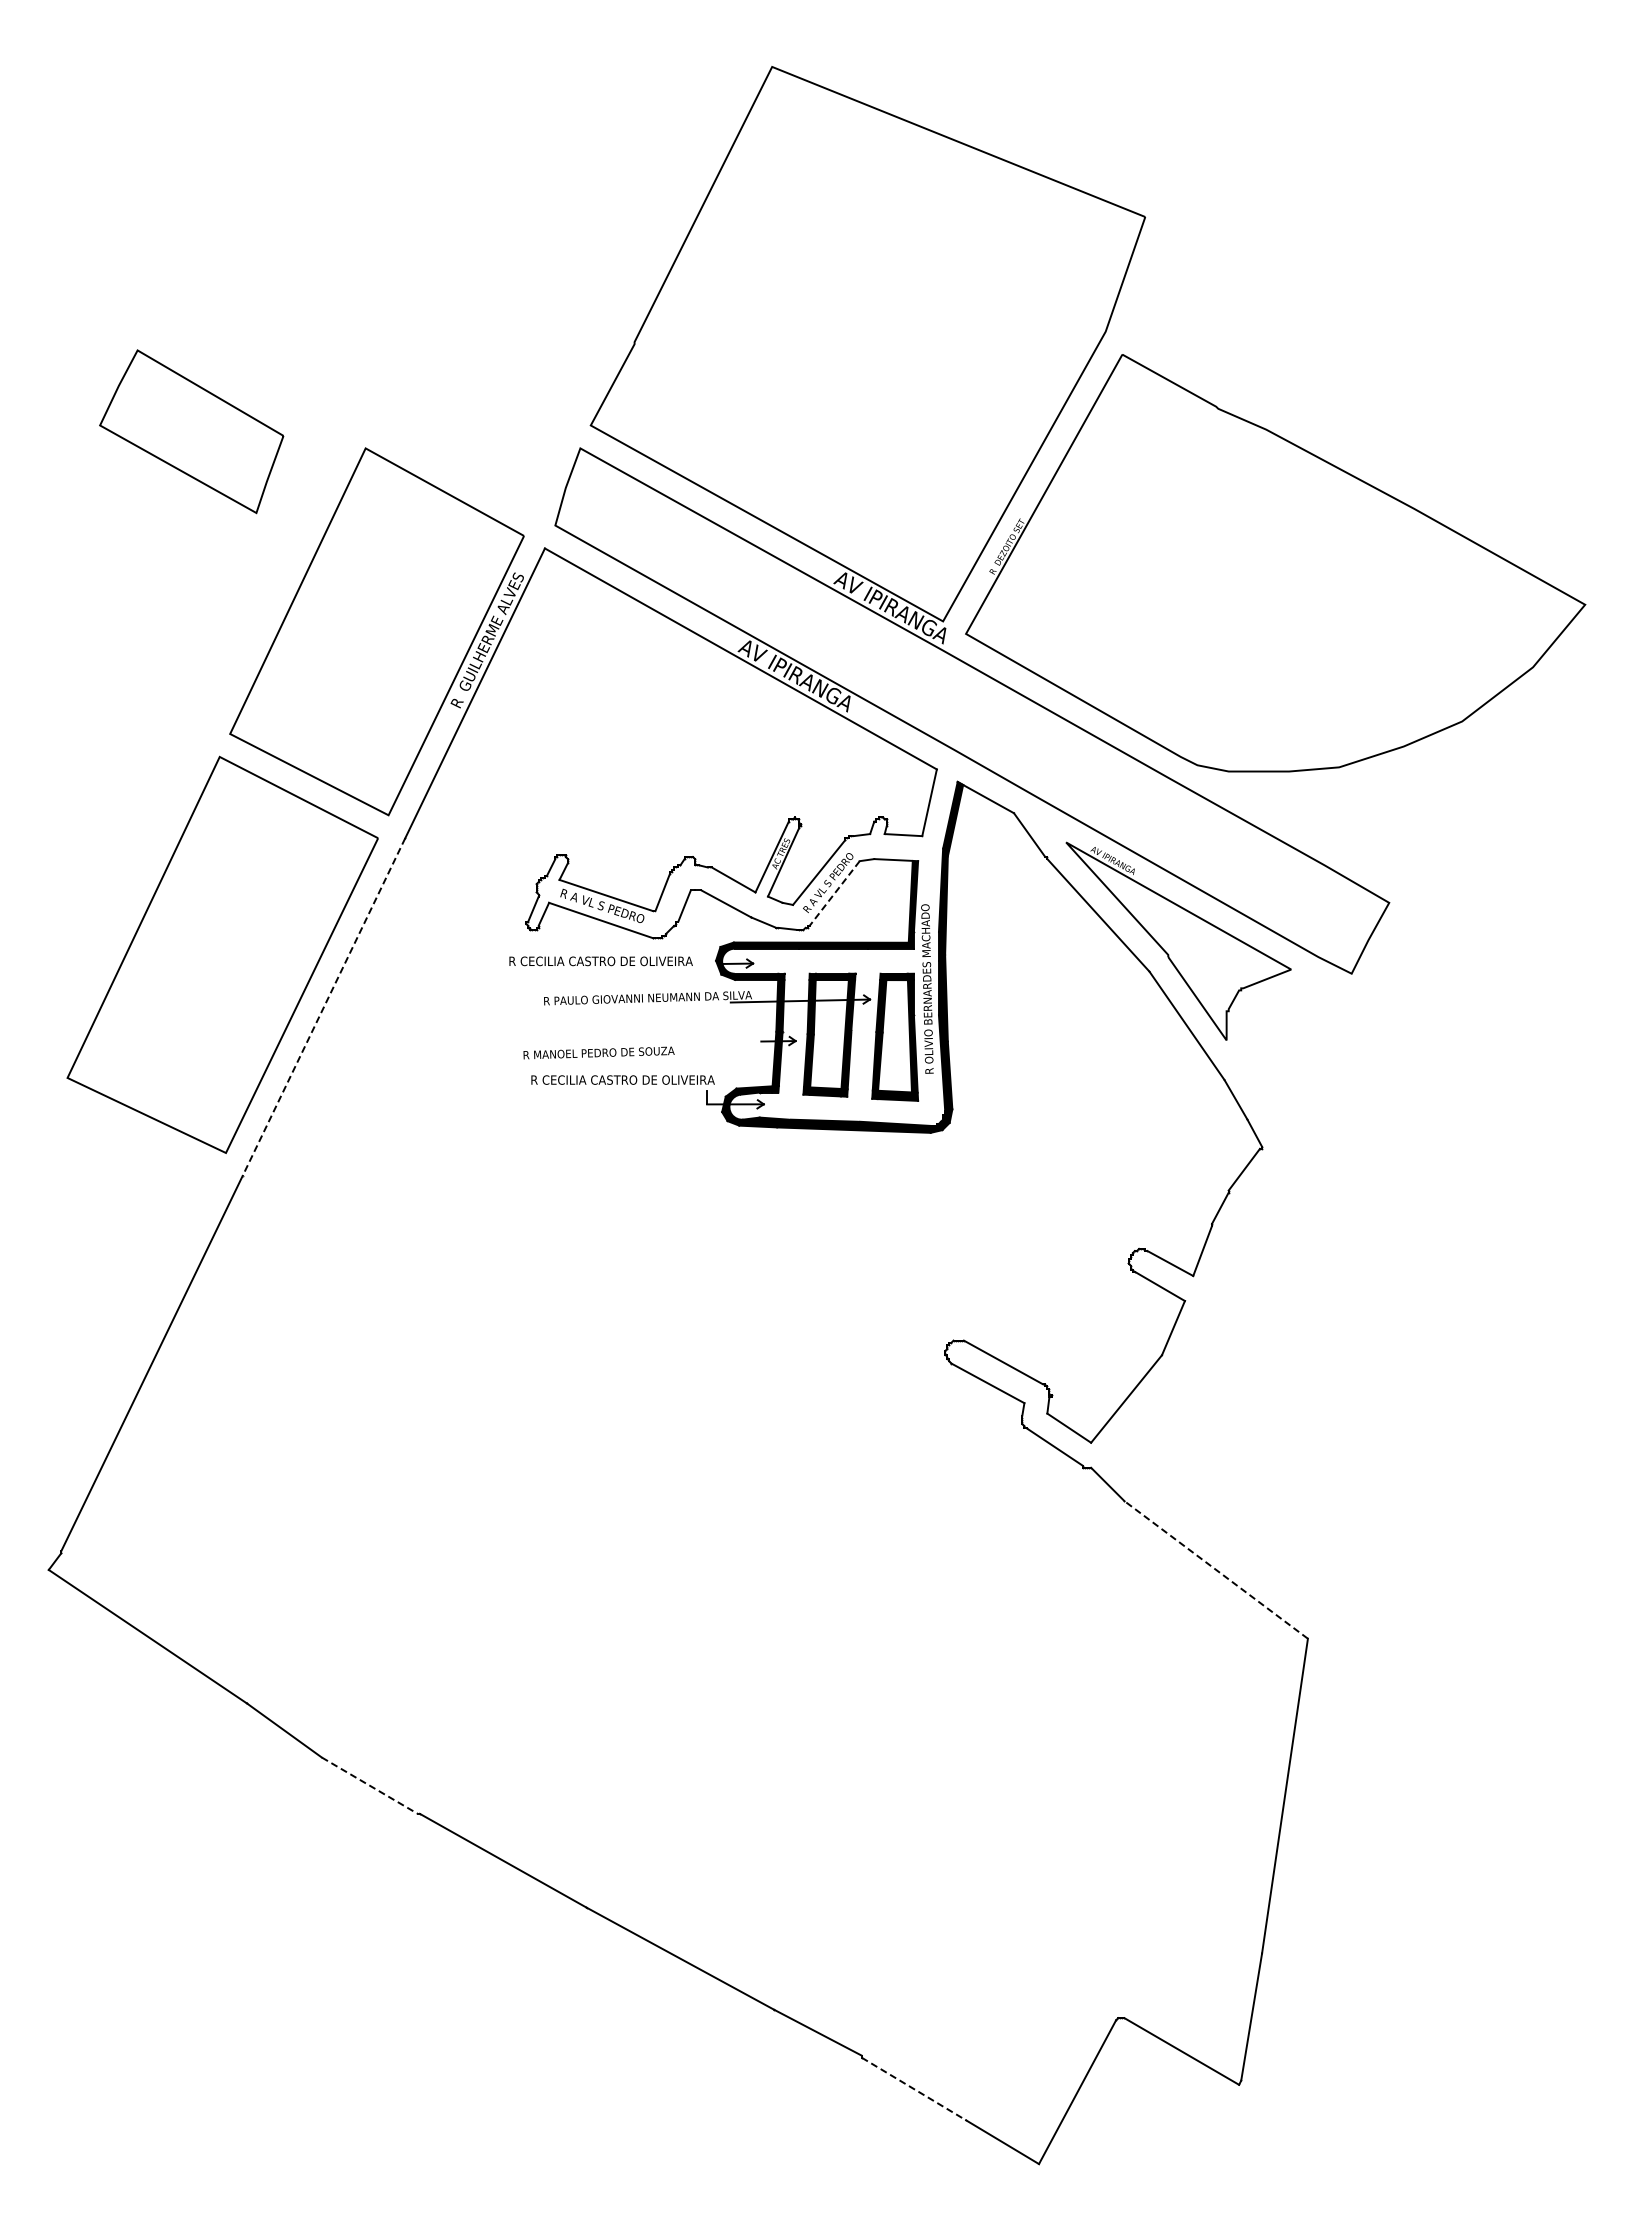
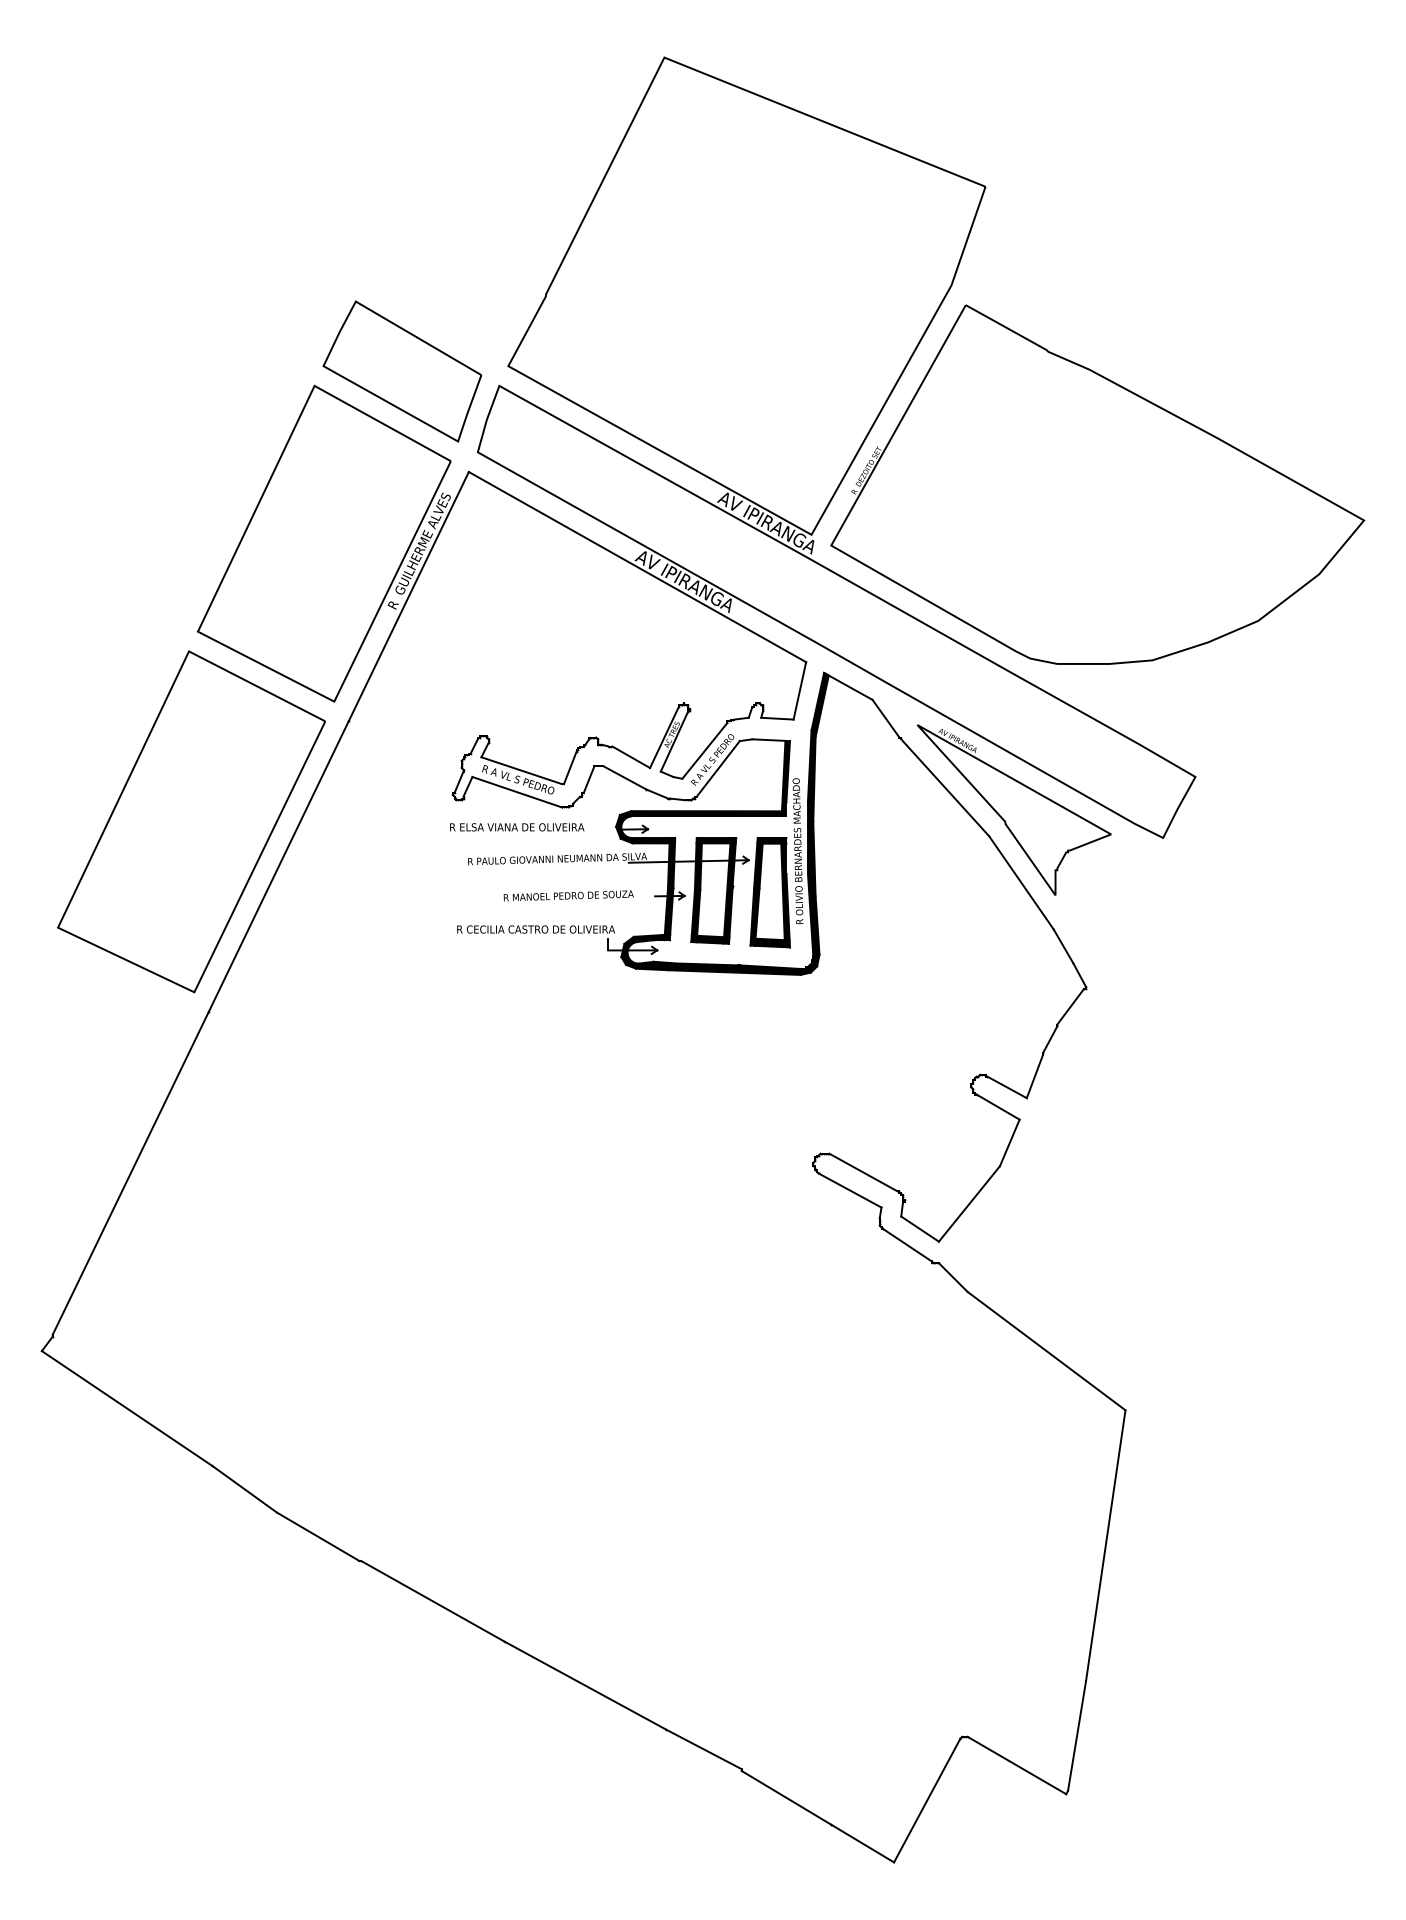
part: (191, 431) -> (402, 371), moved
line: (834, 893) -> (718, 768), dashed -> solid
text: (600, 961) -> (516, 827), R CECILIA CASTRO DE OLIVEIRA -> R ELSA VIANA DE OLIVEIRA
line: (323, 1007) -> (278, 867), dashed -> solid
text: (598, 1052) -> (568, 895), moved
line: (1216, 1569) -> (1046, 1350), dashed -> solid
line: (369, 1785) -> (317, 1536), dashed -> solid
line: (913, 2089) -> (786, 1798), dashed -> solid

